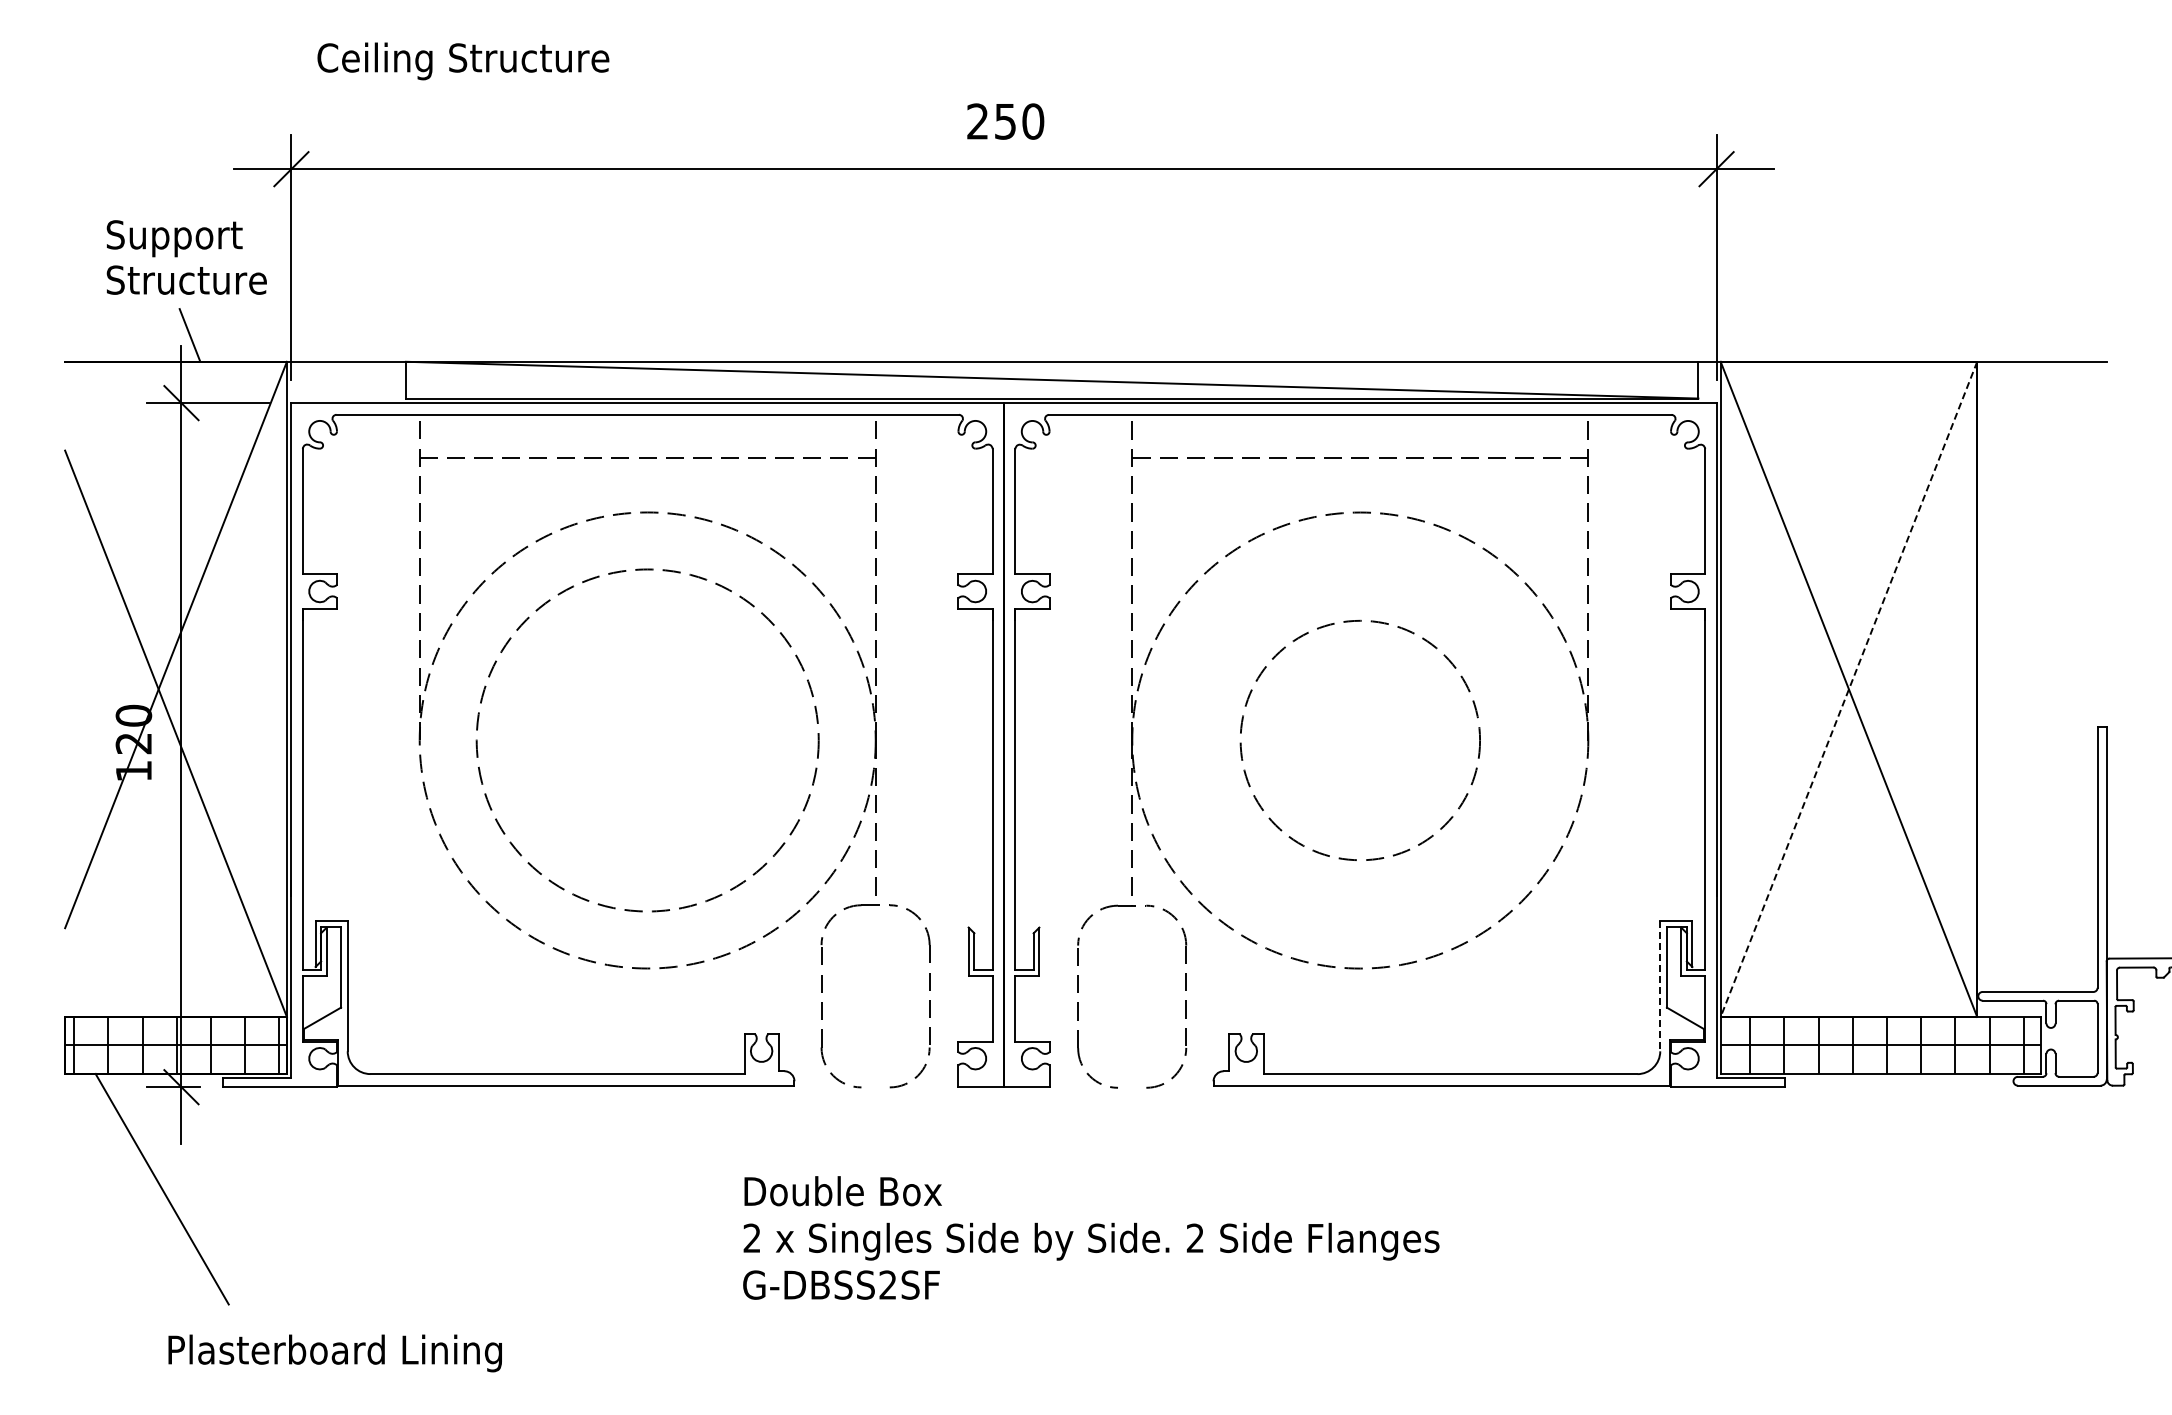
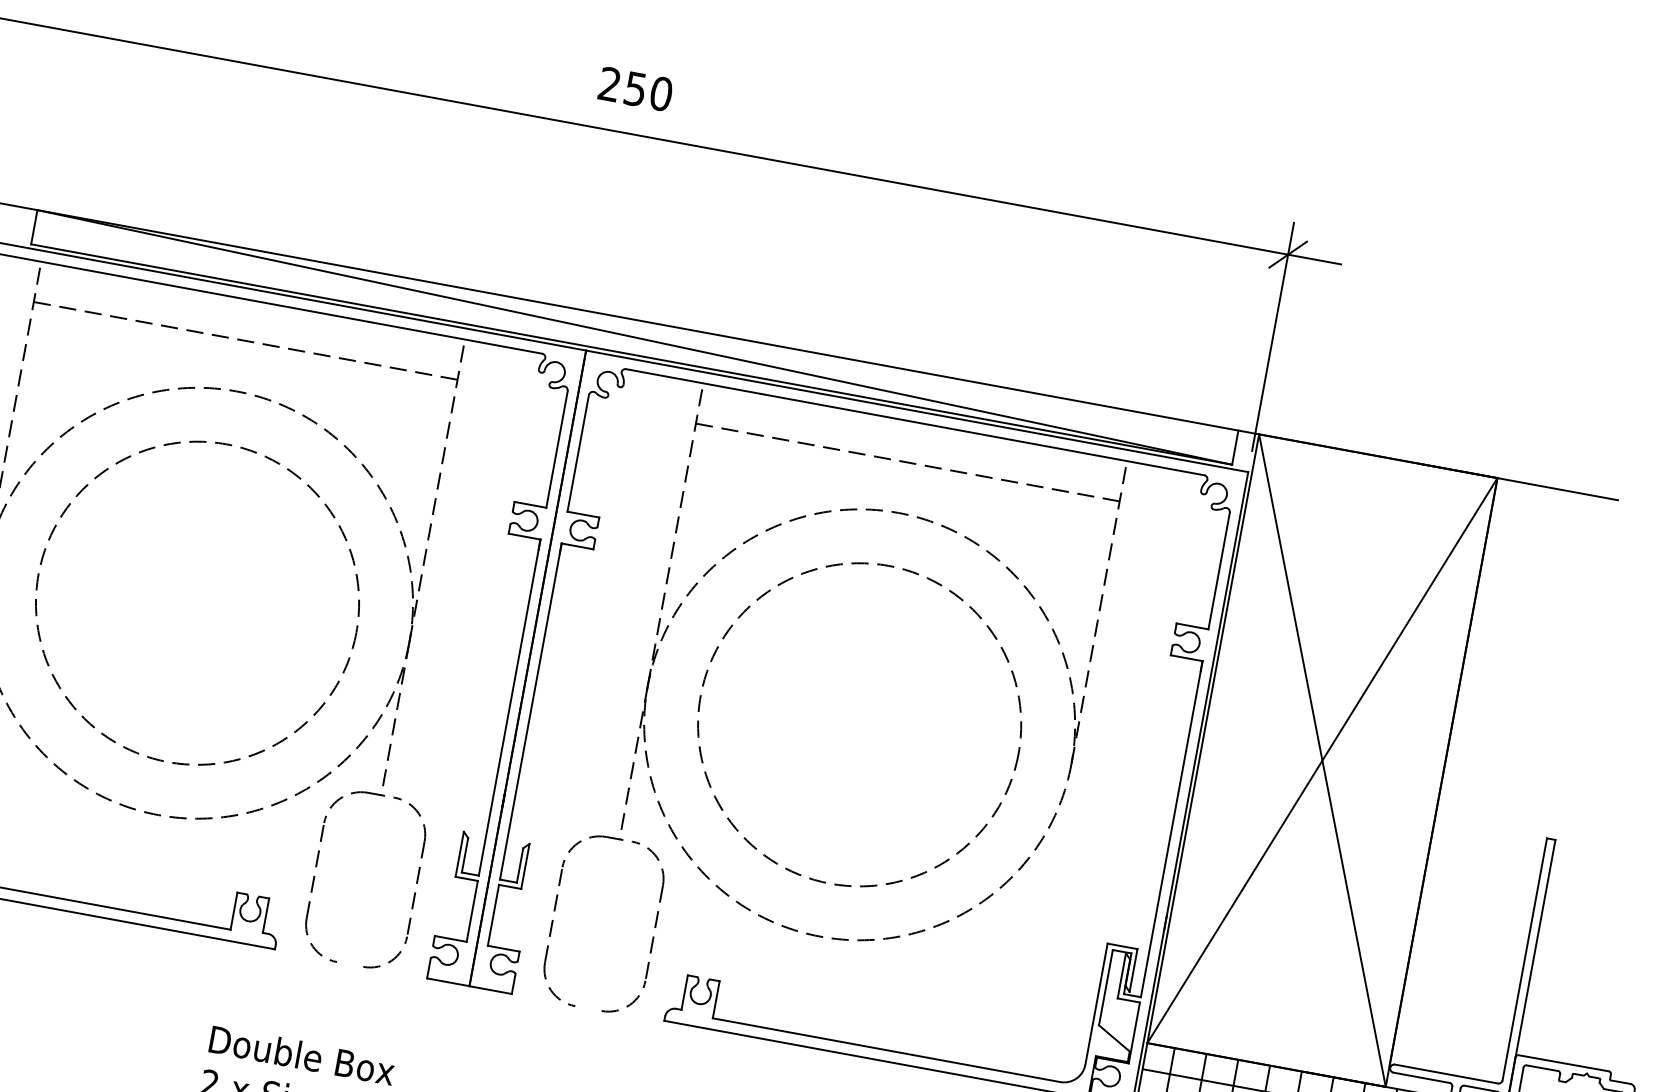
line: (1848, 689) -> (1321, 760), dashed -> solid
circle: (1360, 740) -> (859, 724), size x1.43
line: (1660, 986) -> (1096, 1004), dashed -> solid

